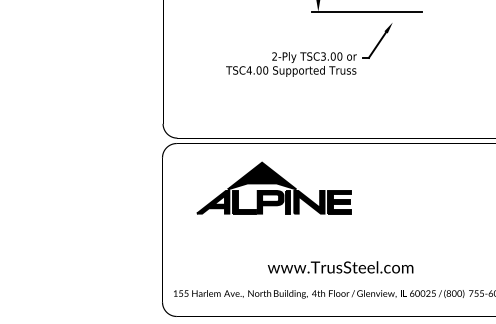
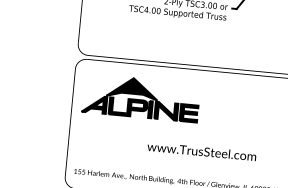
part: (273, 187) -> (140, 97), moved
text: (340, 267) -> (201, 151), moved

